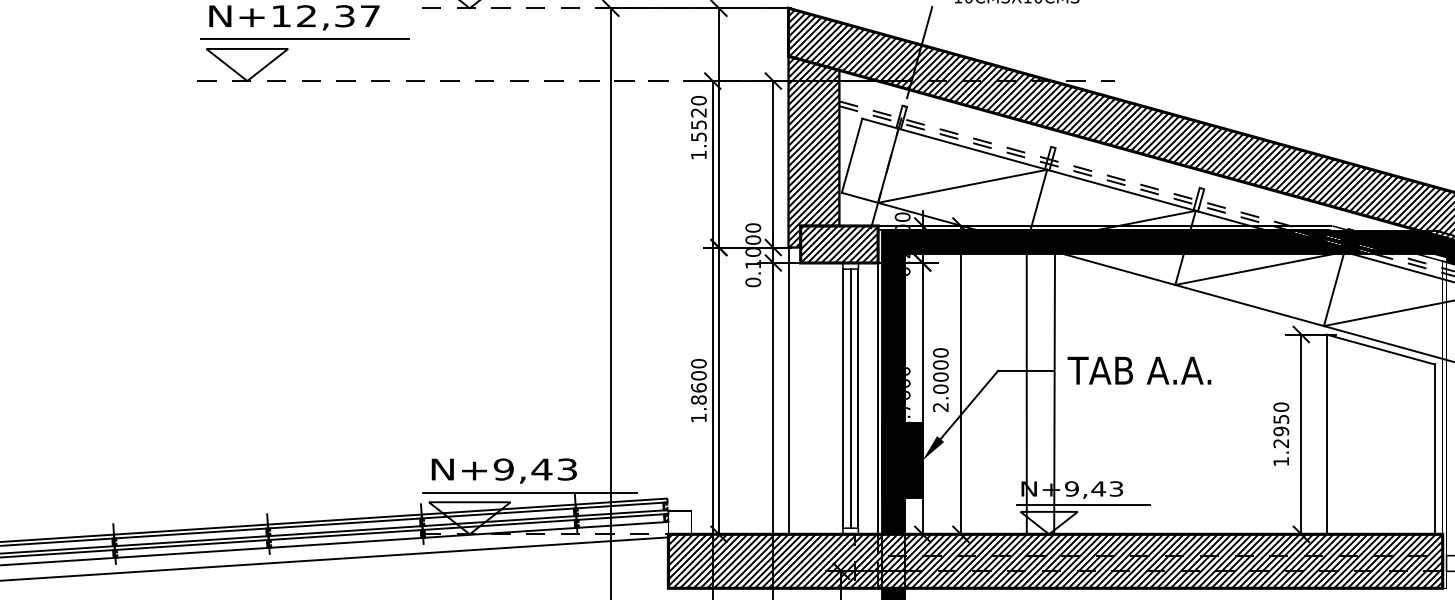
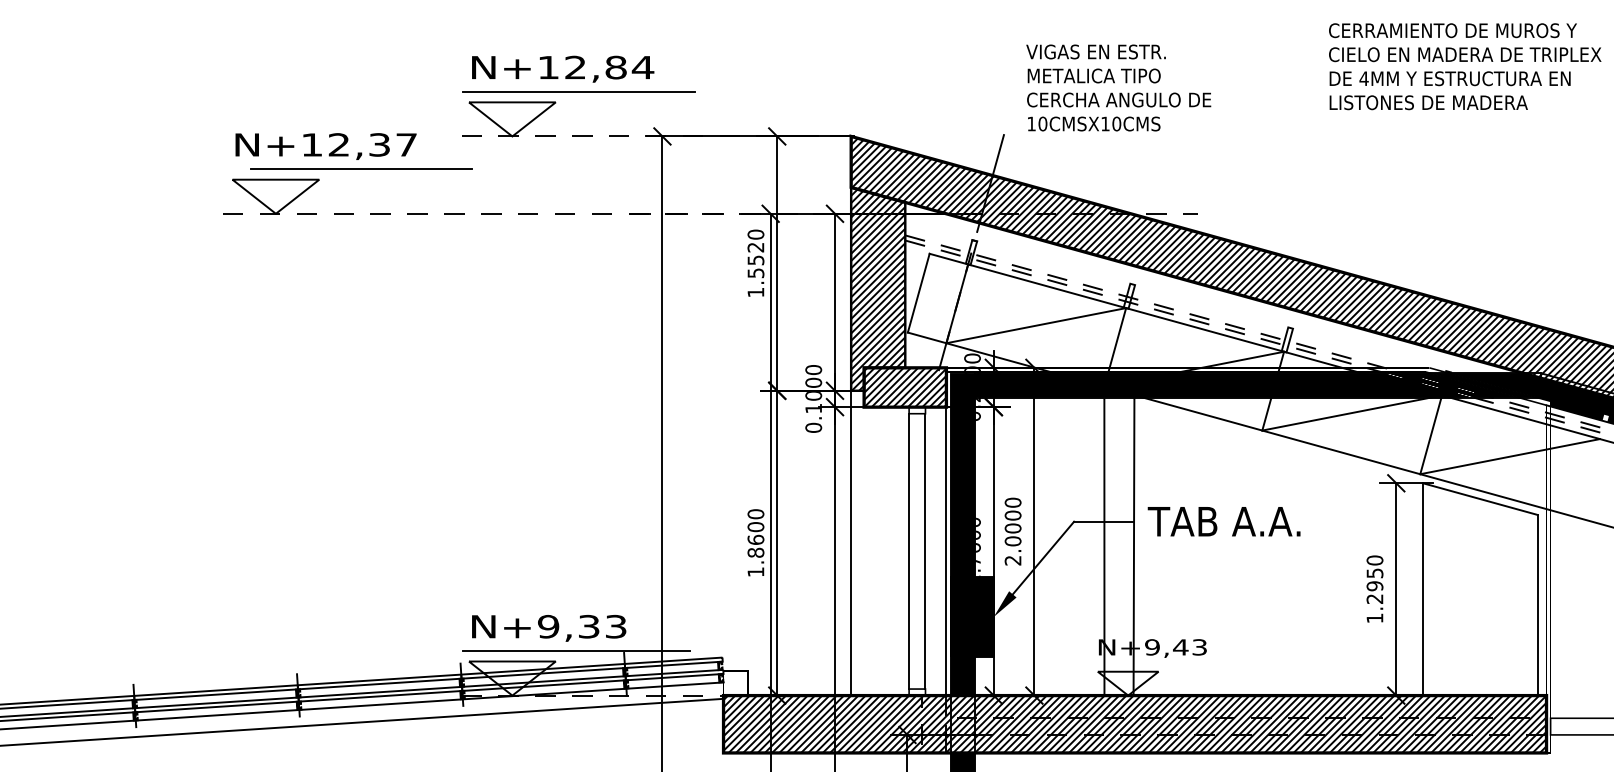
line: (304, 38) -> (361, 168), moved
line: (850, 398) -> (917, 551), removed
text: (541, 469) -> (588, 626), N+9,43 -> N+9,33
line: (1083, 505) -> (1164, 664), removed

